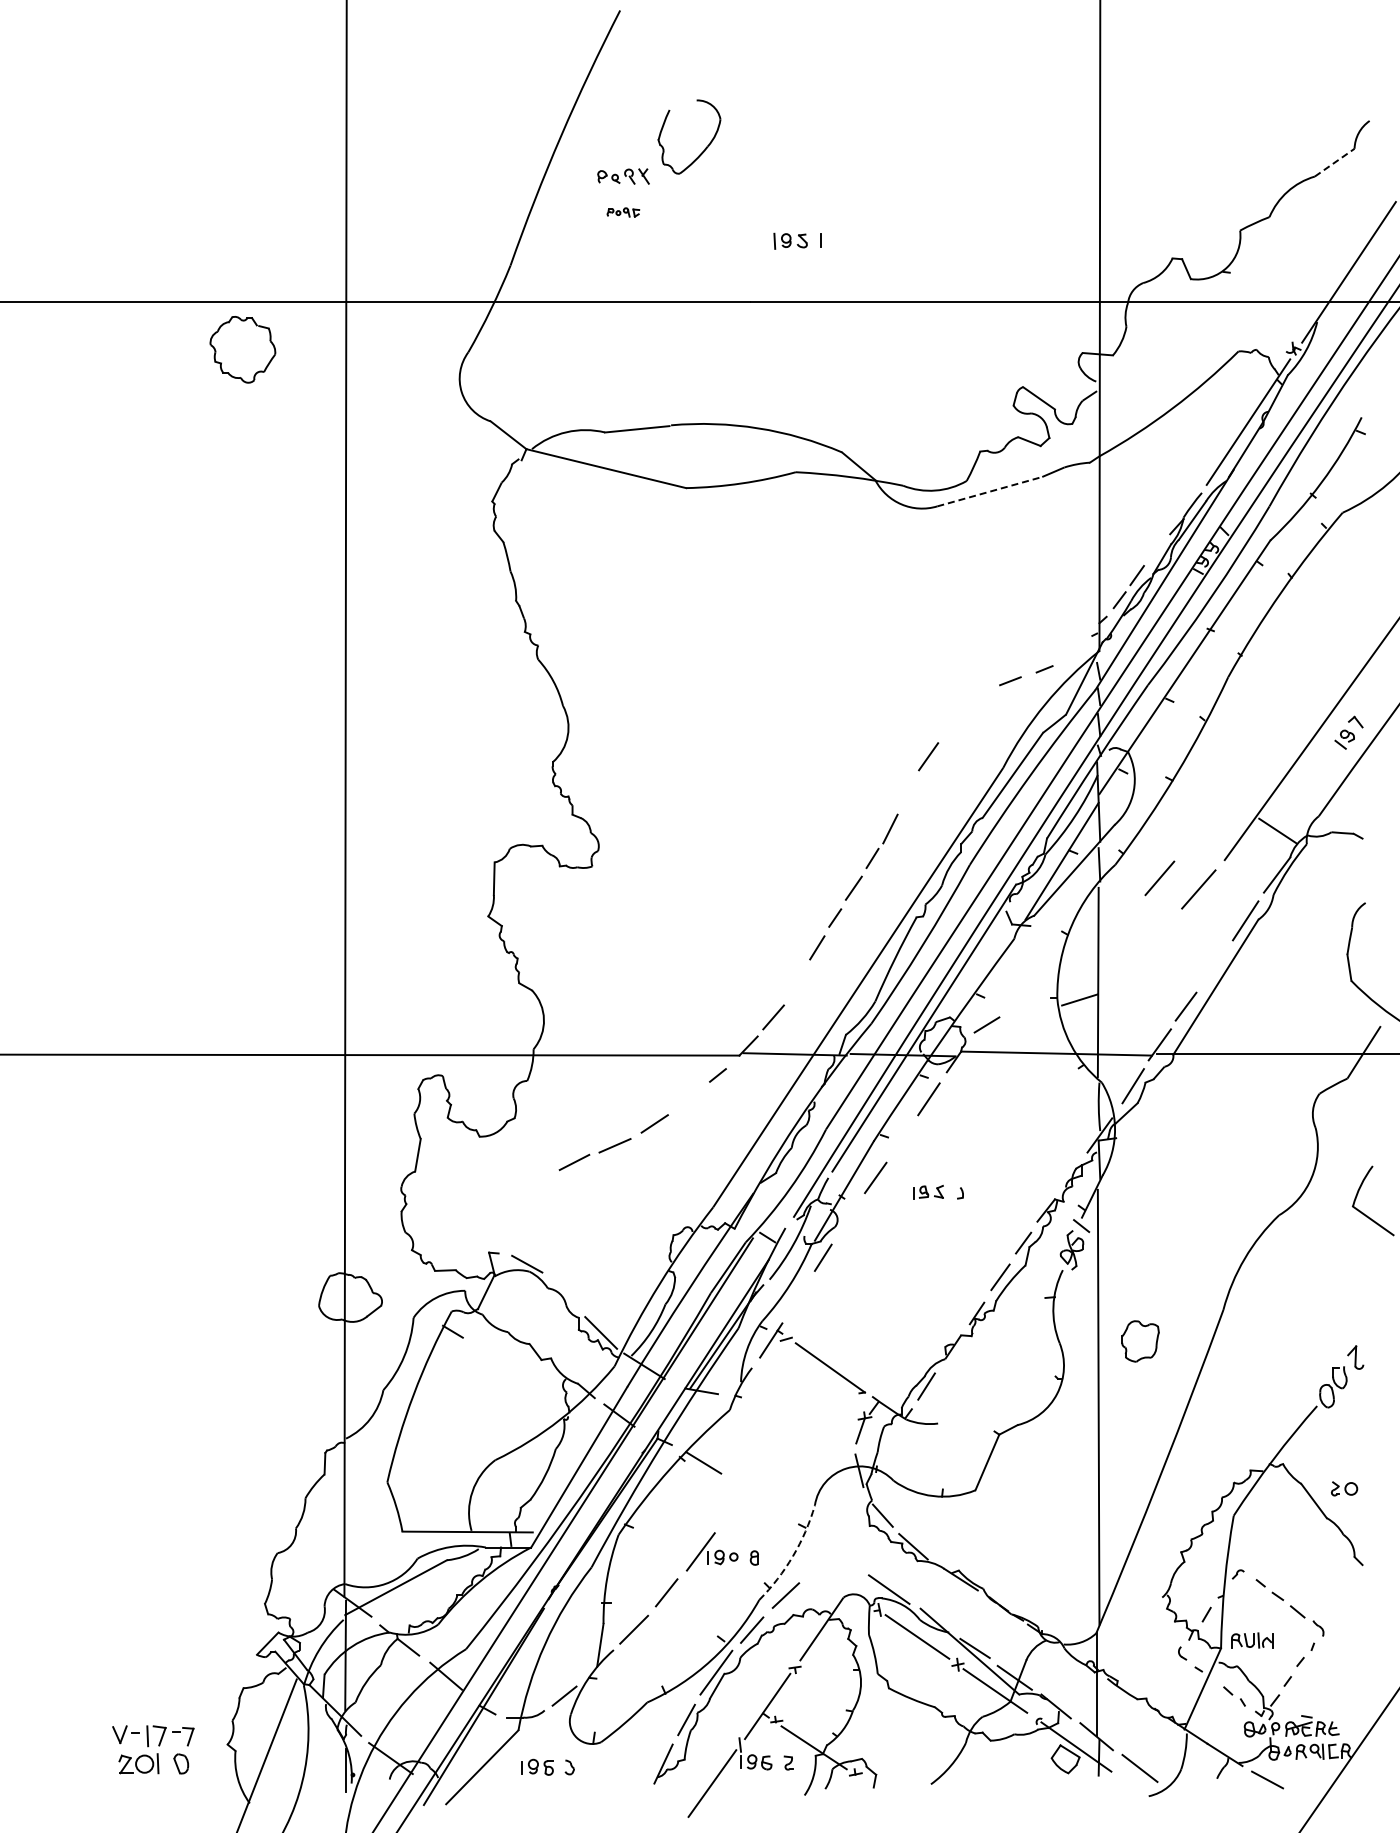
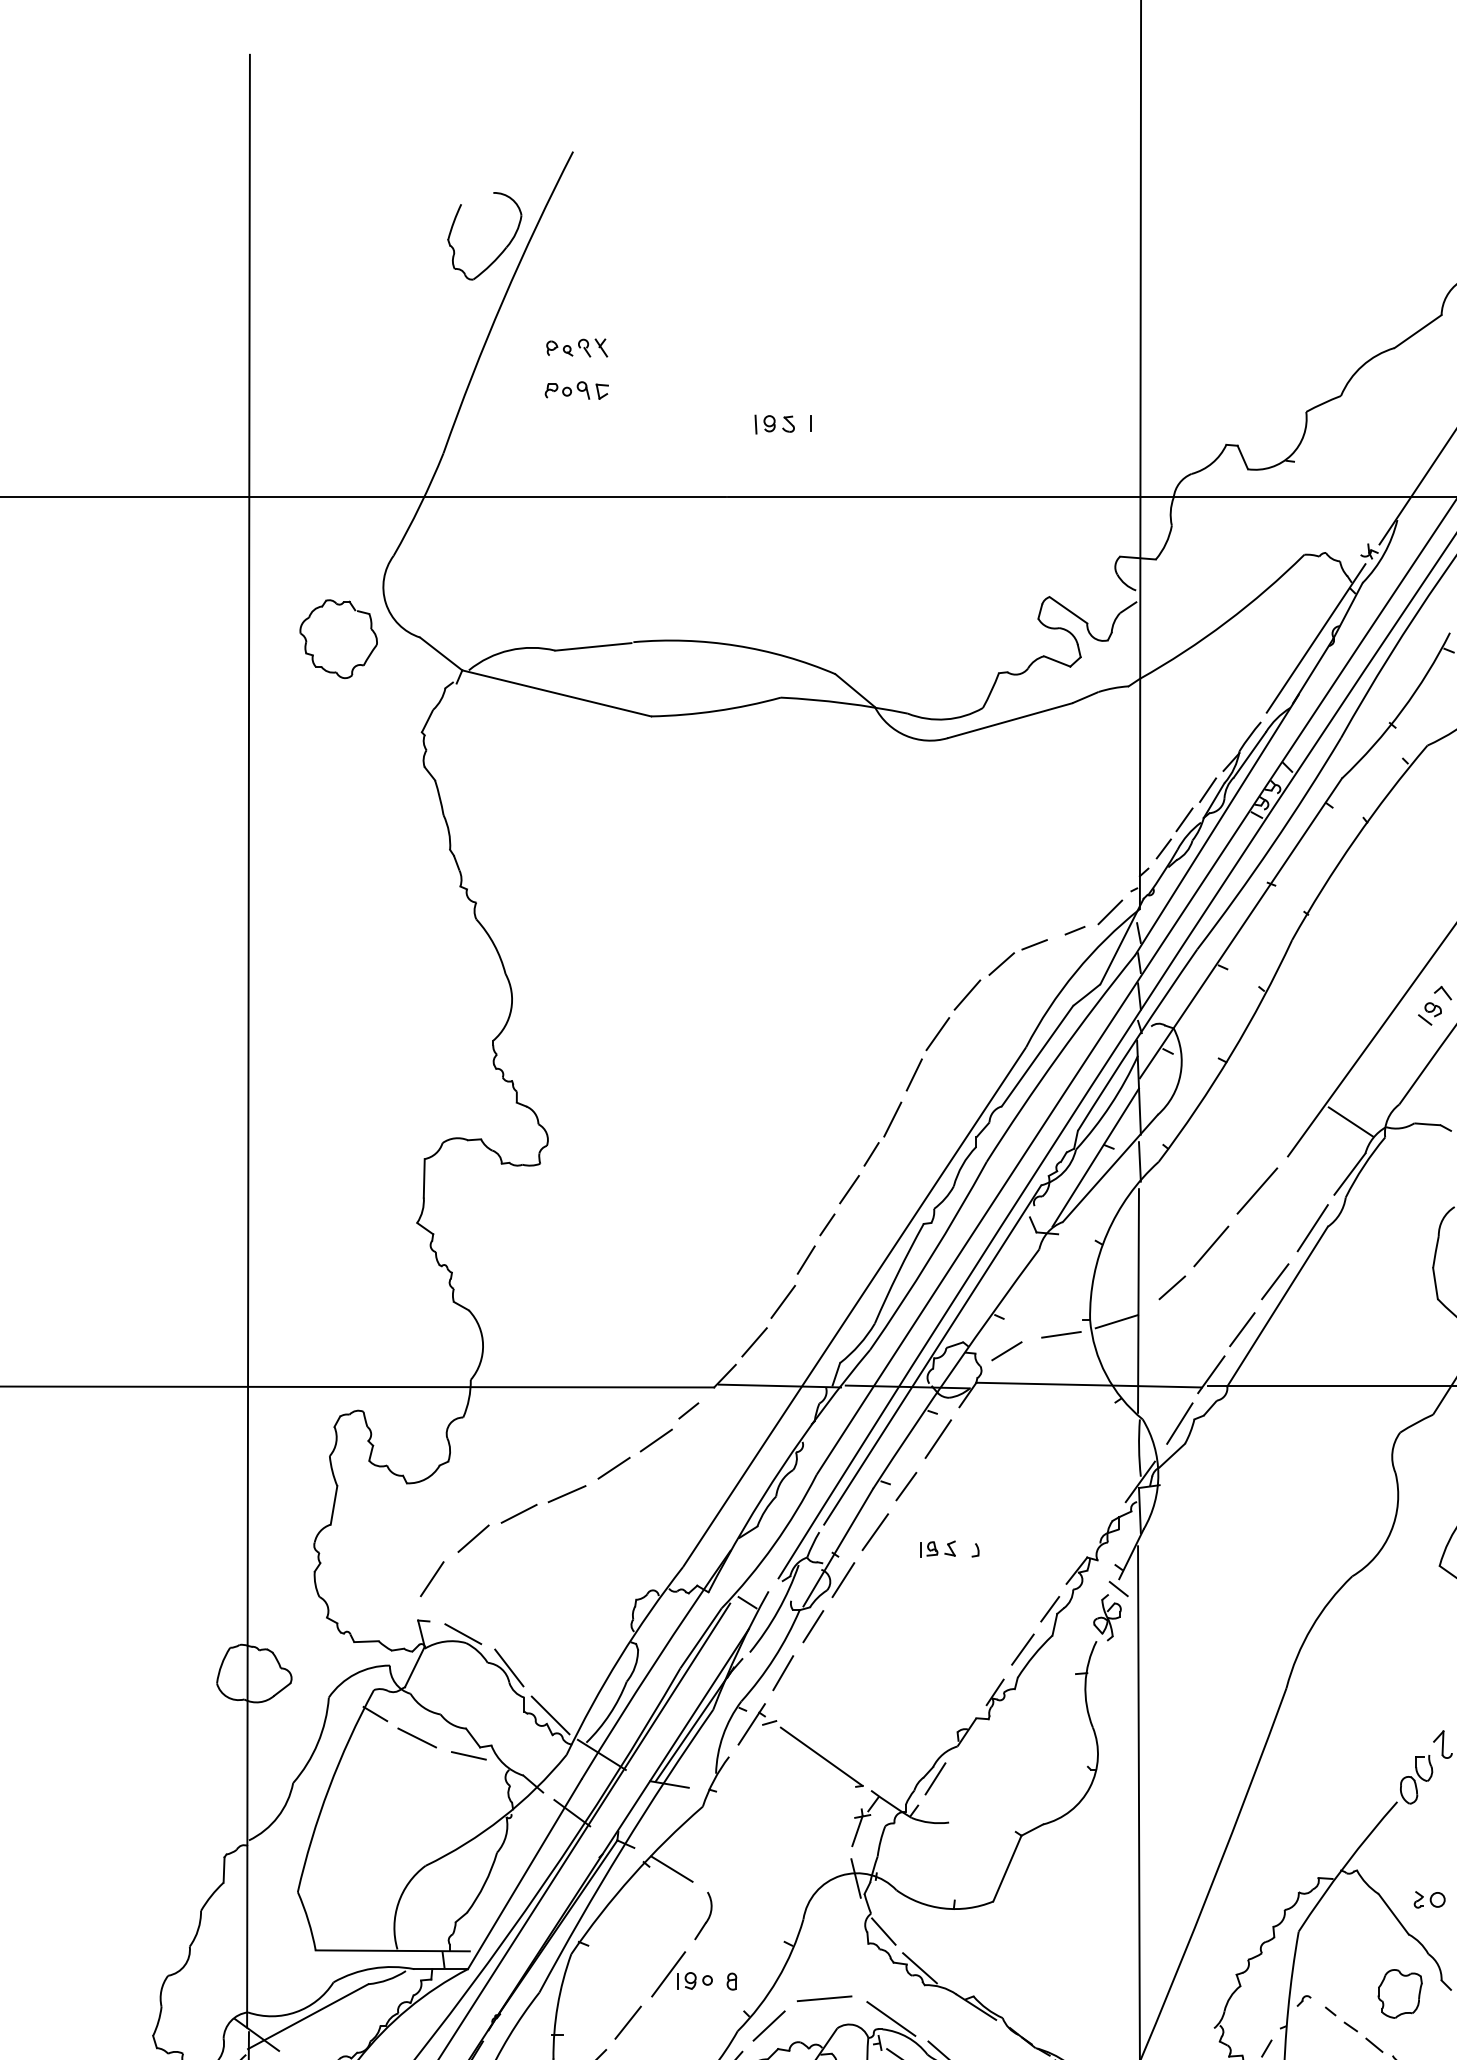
part: (705, 147) -> (503, 248), moved
line: (1335, 162) -> (1419, 331), dashed -> solid
part: (623, 212) -> (577, 390), size x1.67
part: (242, 349) -> (338, 638), moved
line: (990, 491) -> (1011, 720), dashed -> solid
line: (1156, 550) -> (1207, 790), added
line: (1074, 653) -> (1110, 911), added
line: (982, 697) -> (1001, 964), added
line: (953, 723) -> (967, 994), added
line: (908, 791) -> (914, 1075), added
line: (1159, 878) -> (1210, 1246), moved
line: (1213, 965) -> (1274, 1280), added
line: (1126, 970) -> (1171, 1286), added
line: (797, 982) -> (782, 1301), added
line: (1032, 1010) -> (1060, 1334), added
line: (690, 1100) -> (656, 1440), added
line: (901, 1138) -> (905, 1485), added
line: (535, 1183) -> (473, 1538), added
line: (500, 1217) -> (431, 1578), added
line: (848, 1218) -> (843, 1580), added
line: (566, 1292) -> (509, 1667), added
line: (797, 1296) -> (782, 1672), added
part: (1140, 1341) -> (1400, 1993), moved
line: (488, 1351) -> (417, 1737), added
line: (531, 1366) -> (468, 1755), added
part: (730, 1502) -> (703, 1915), added
arc: (793, 1556) -> (778, 1979), dashed -> solid
line: (832, 1572) -> (824, 1998), added

